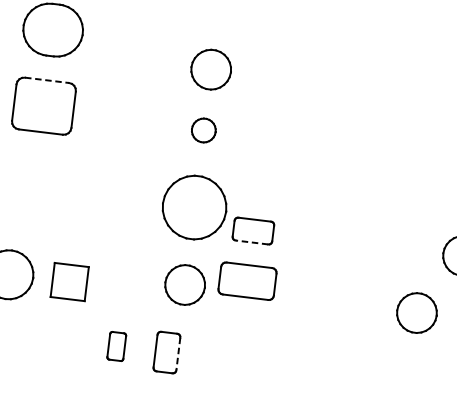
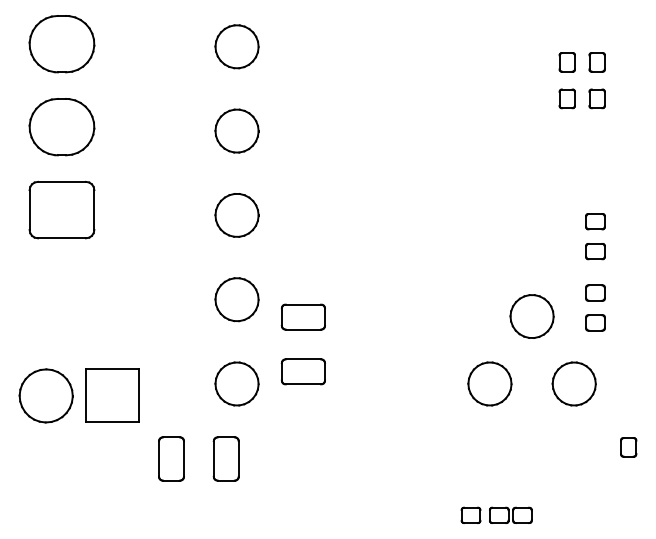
part: (210, 69) -> (236, 130), moved
line: (47, 80) -> (62, 181), dashed -> solid
part: (203, 130) -> (236, 215), size x1.67
part: (194, 207) -> (236, 299), size x0.62
line: (252, 242) -> (303, 329), dashed -> solid
part: (246, 280) -> (302, 371), size x0.71
part: (69, 281) -> (112, 395), size x1.43
part: (116, 346) -> (171, 458), size x1.43
line: (178, 354) -> (238, 459), dashed -> solid

